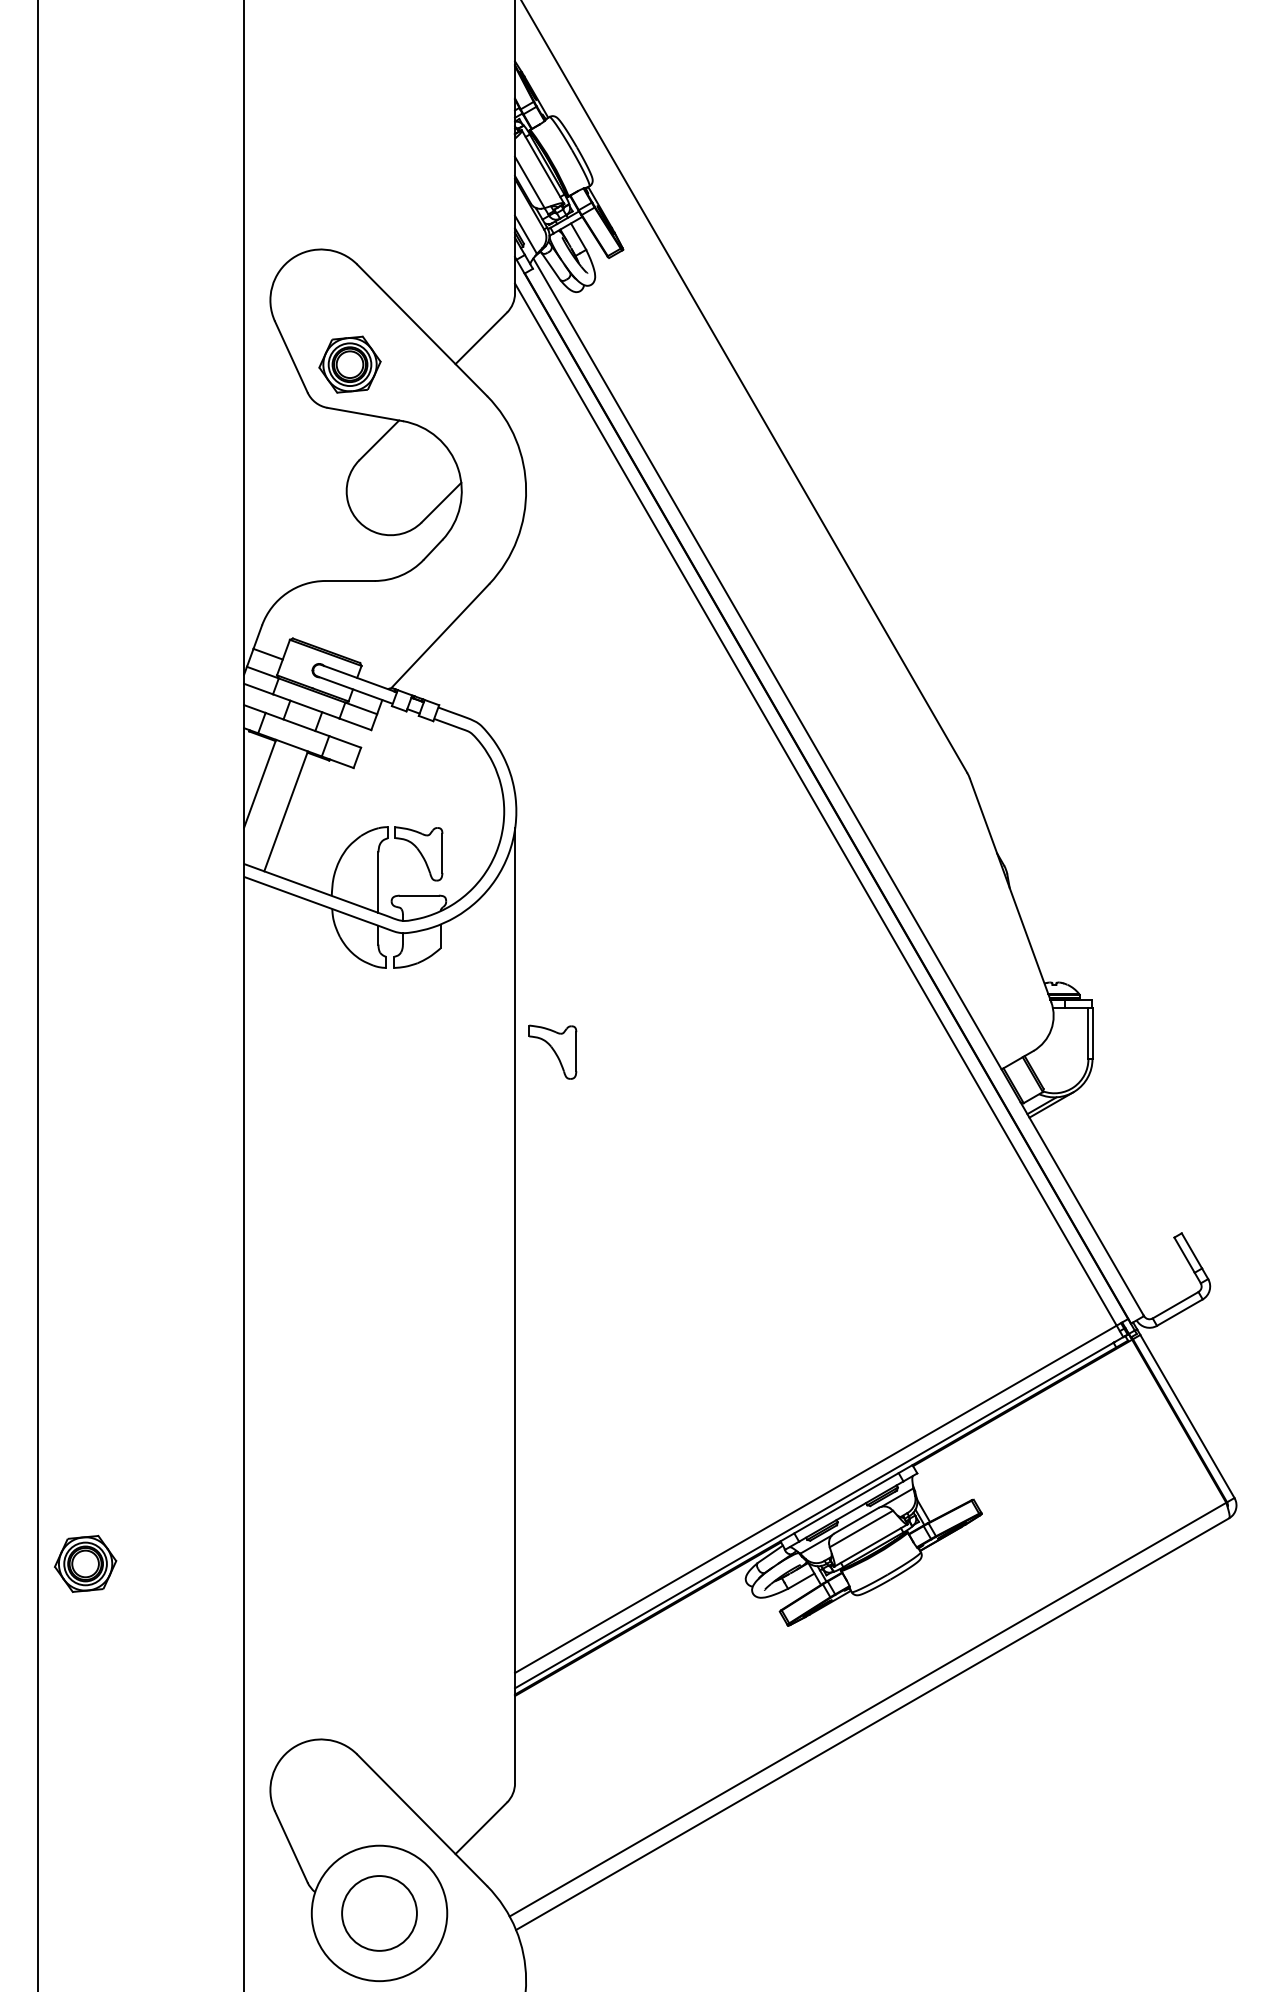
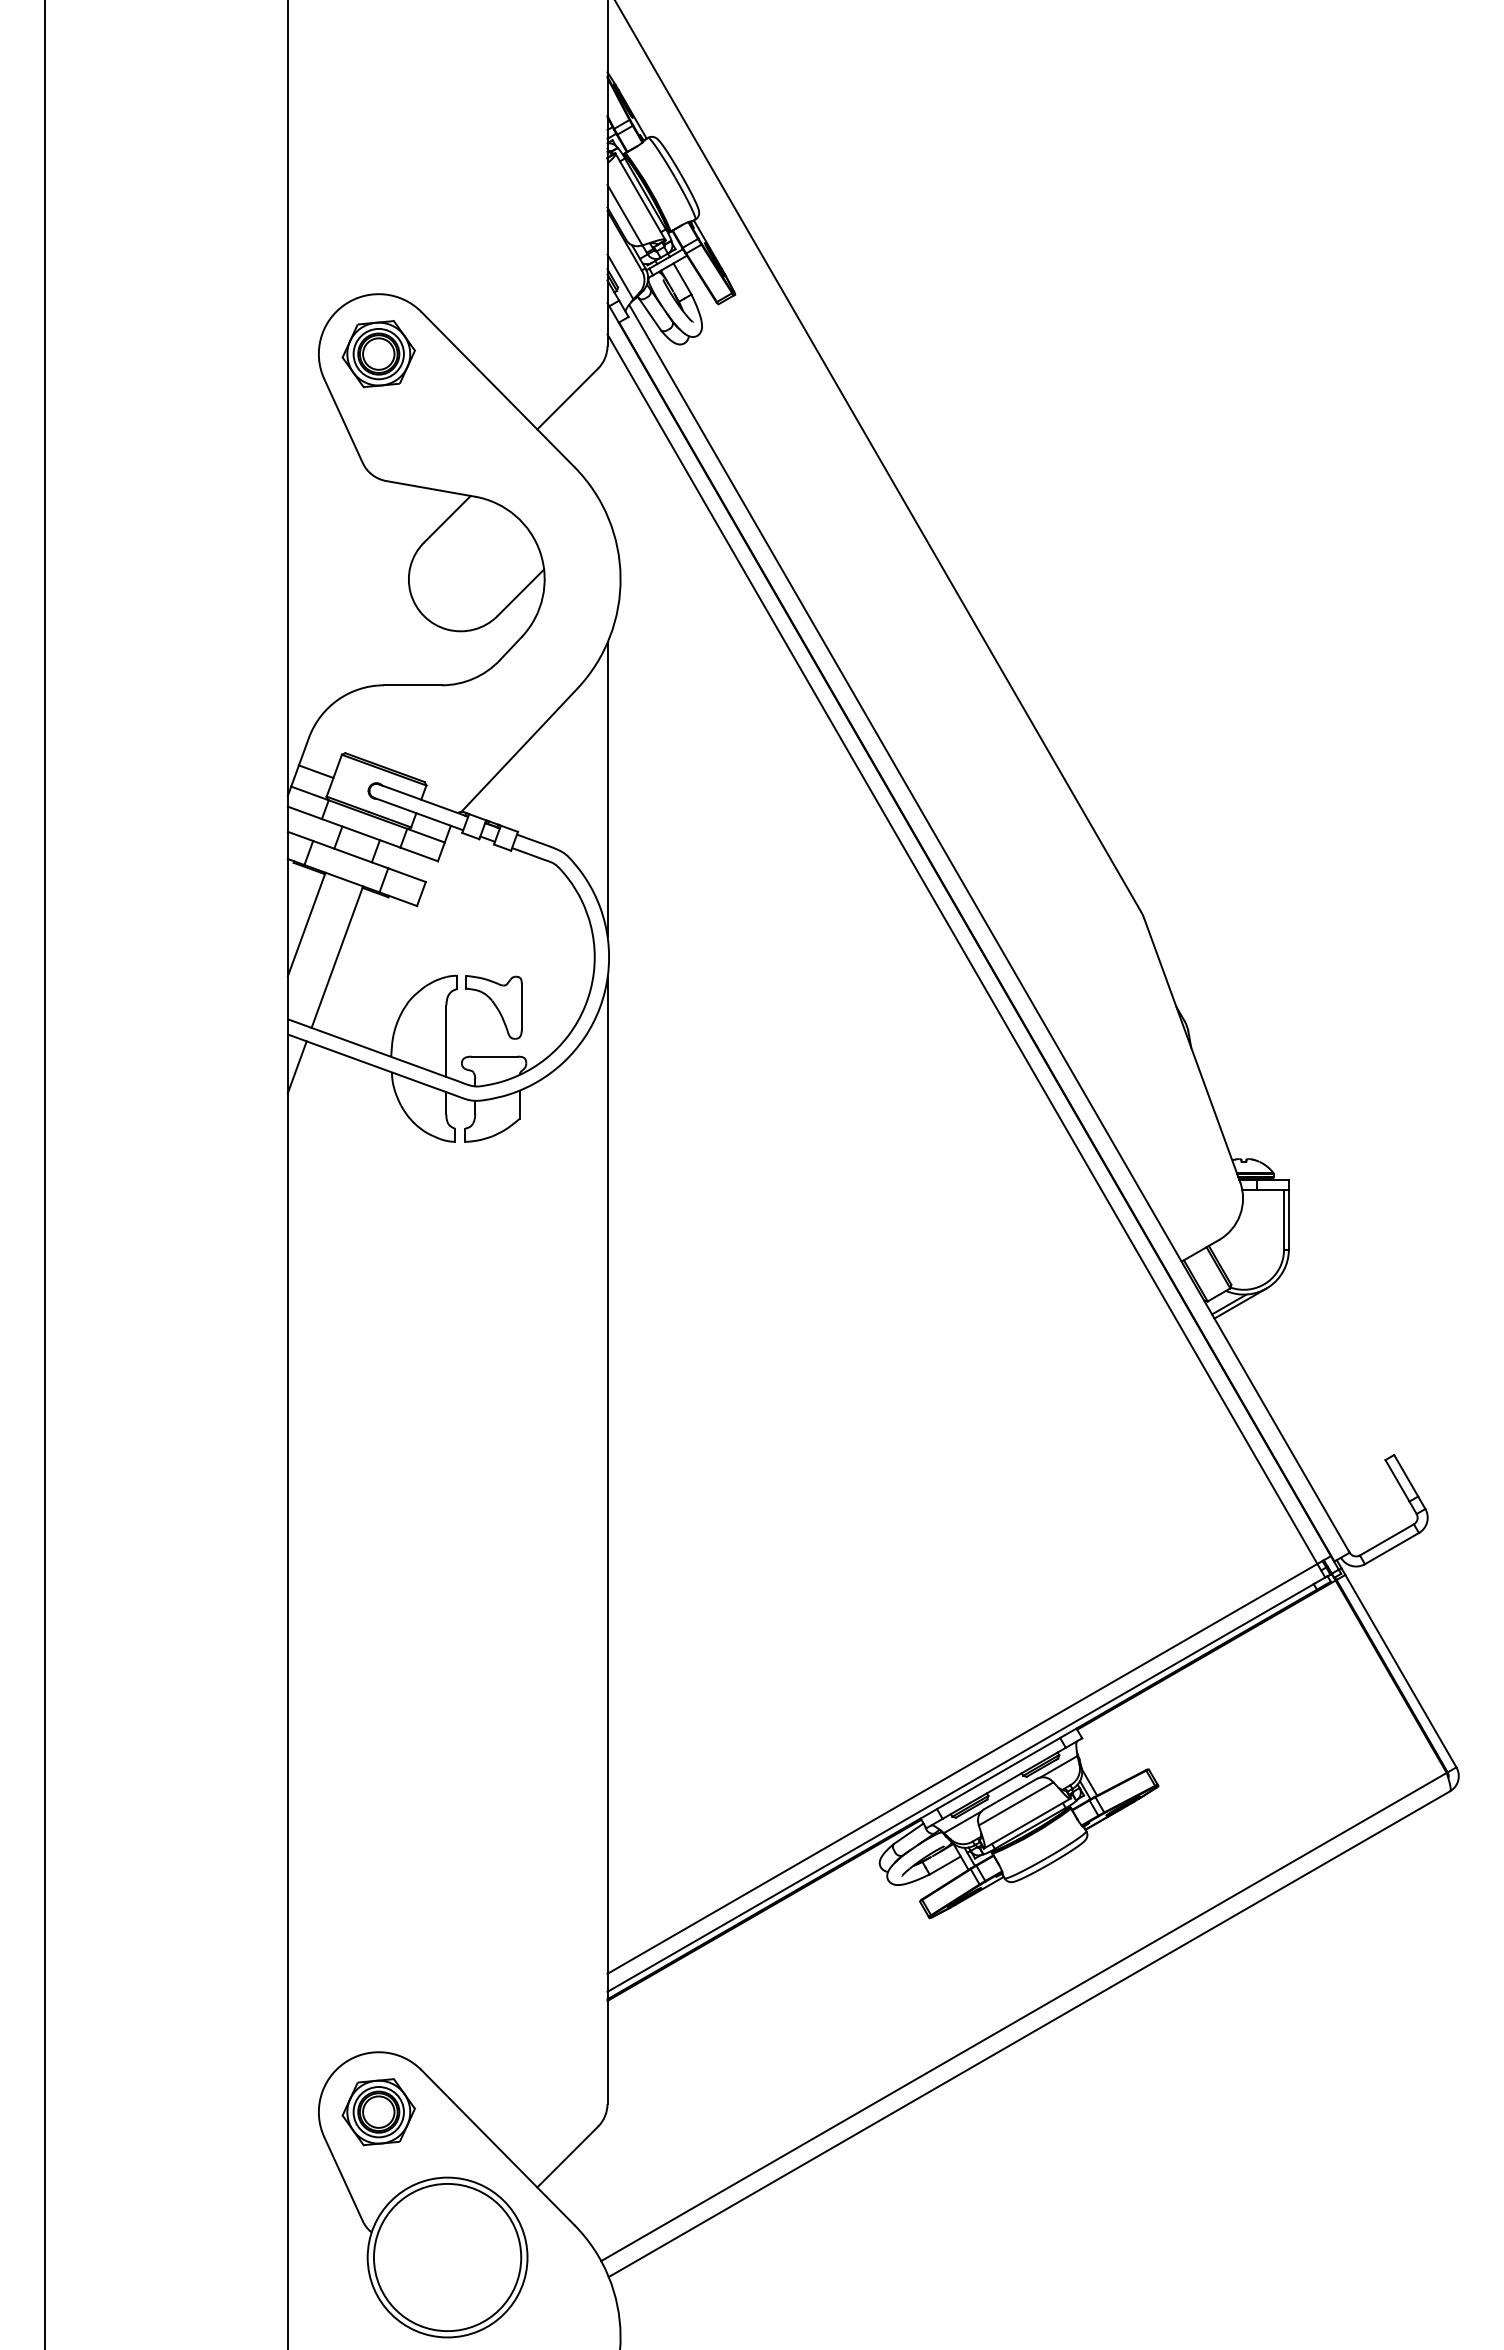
part: (349, 365) -> (378, 354), moved
line: (515, 669) -> (607, 789), added
line: (251, 904) -> (296, 1067), added
part: (552, 1052) -> (651, 1241), removed
part: (85, 1564) -> (378, 2112), moved
circle: (379, 1913) -> (447, 2257), size x1.67

